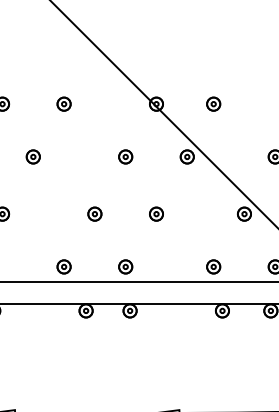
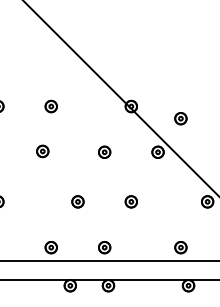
part: (213, 103) -> (180, 118), moved
part: (32, 156) -> (42, 151), moved

